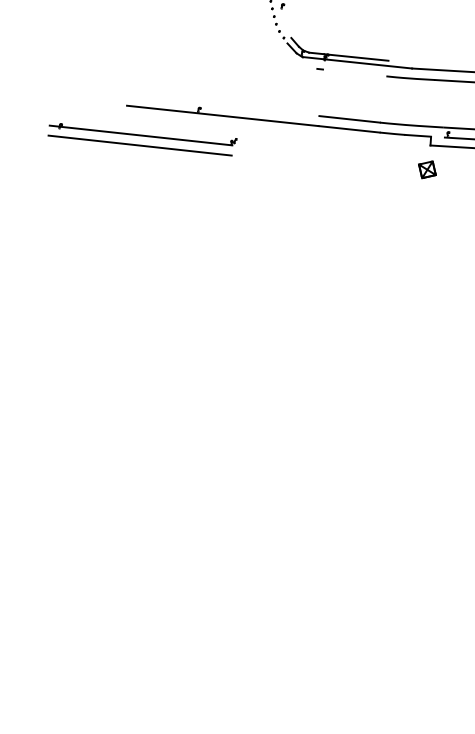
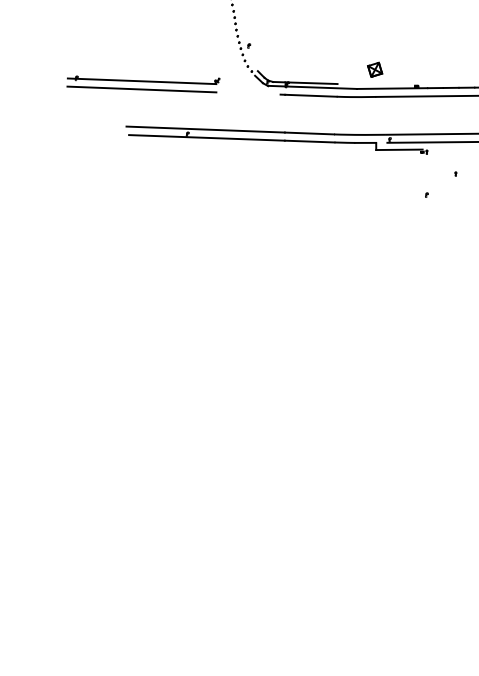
line: (354, 72) -> (310, 95), added
line: (221, 105) -> (205, 129), added
part: (142, 139) -> (143, 84), moved
part: (427, 169) -> (375, 69), moved

